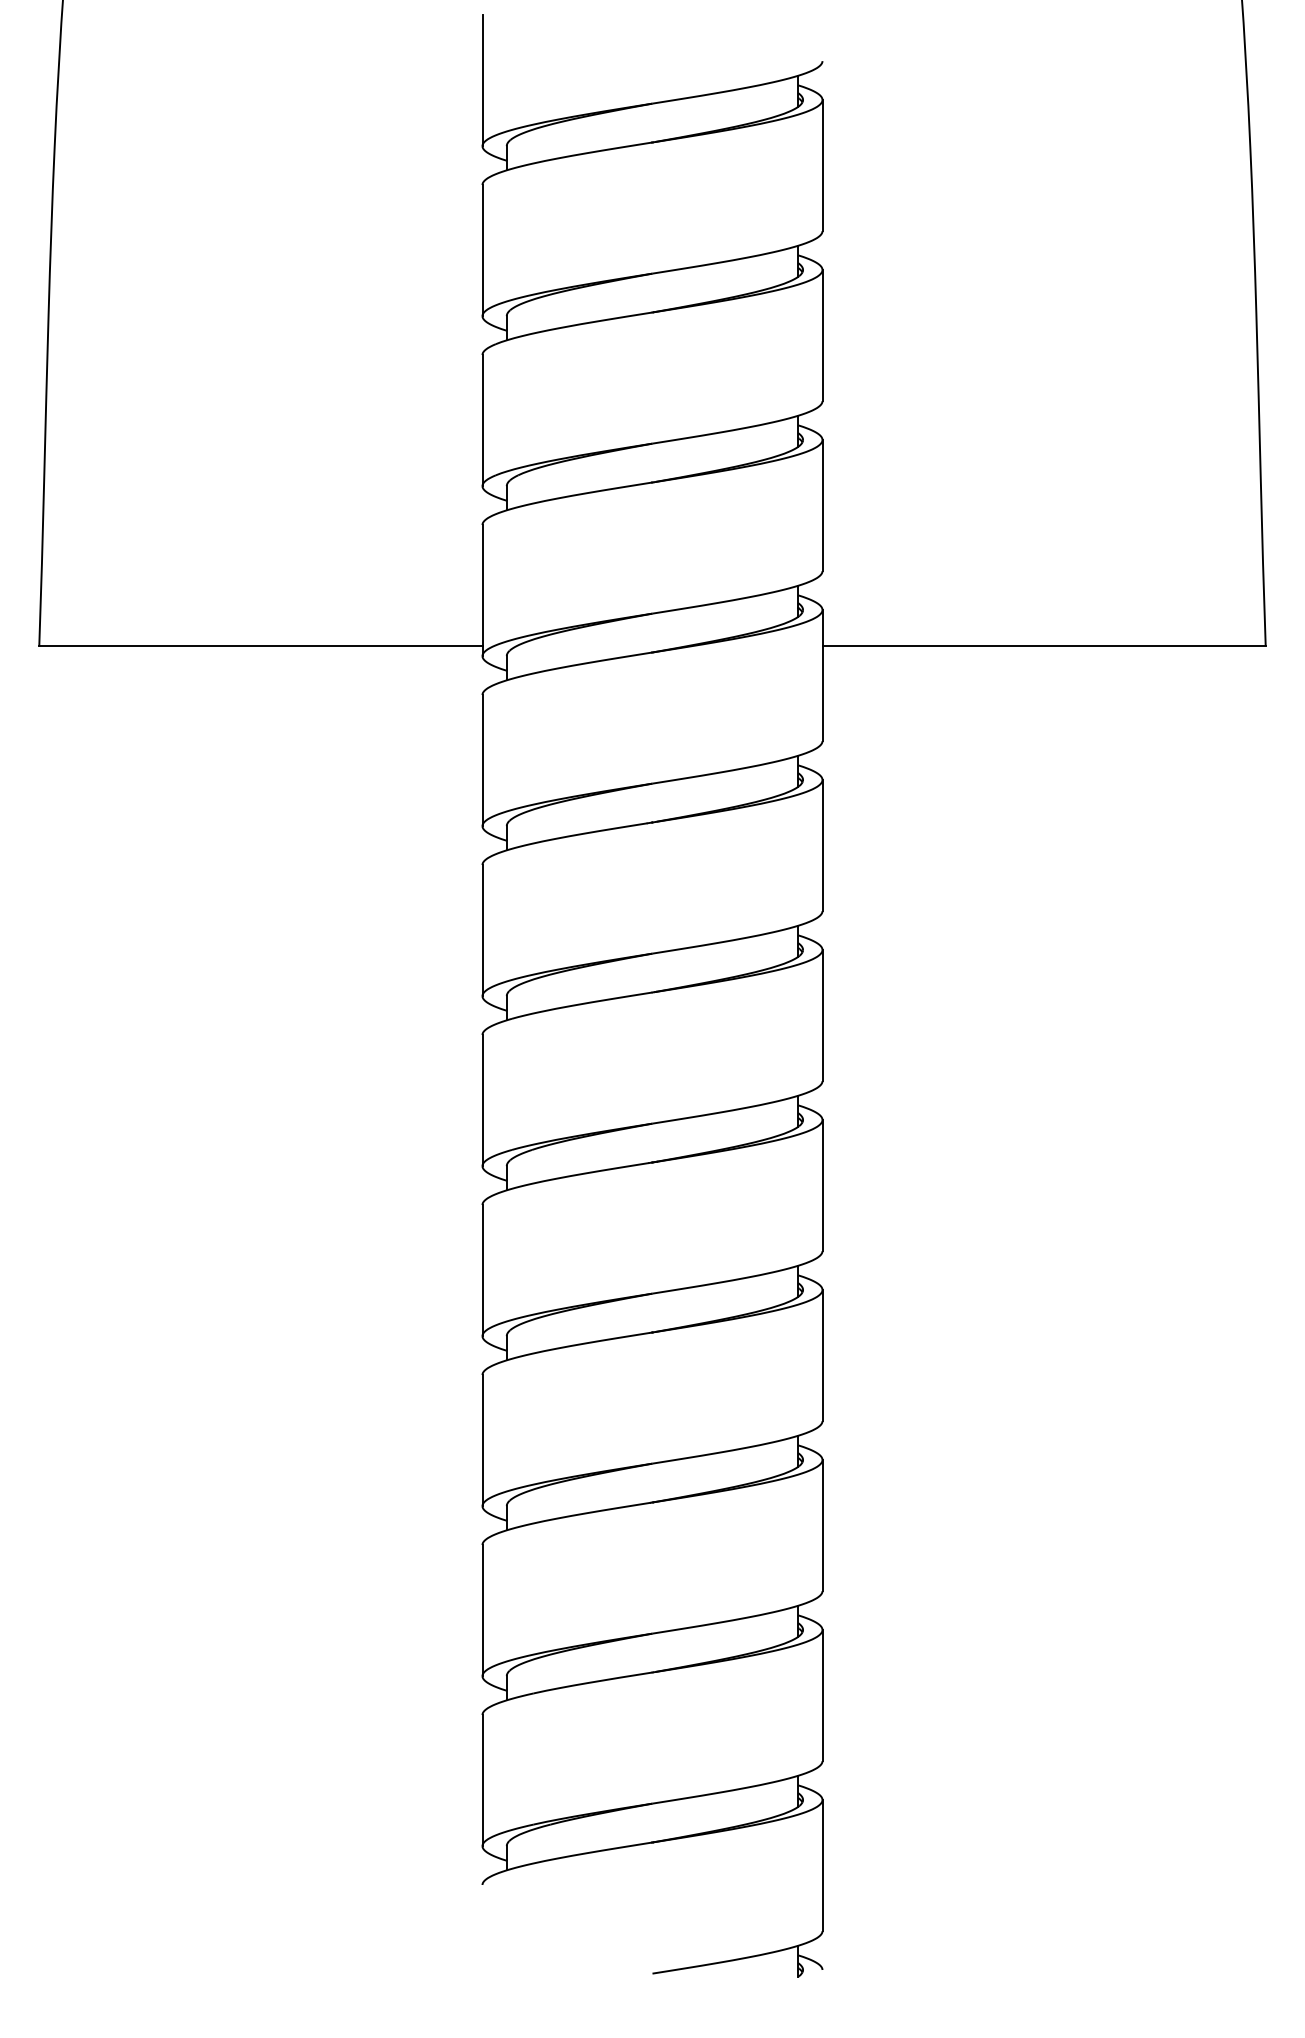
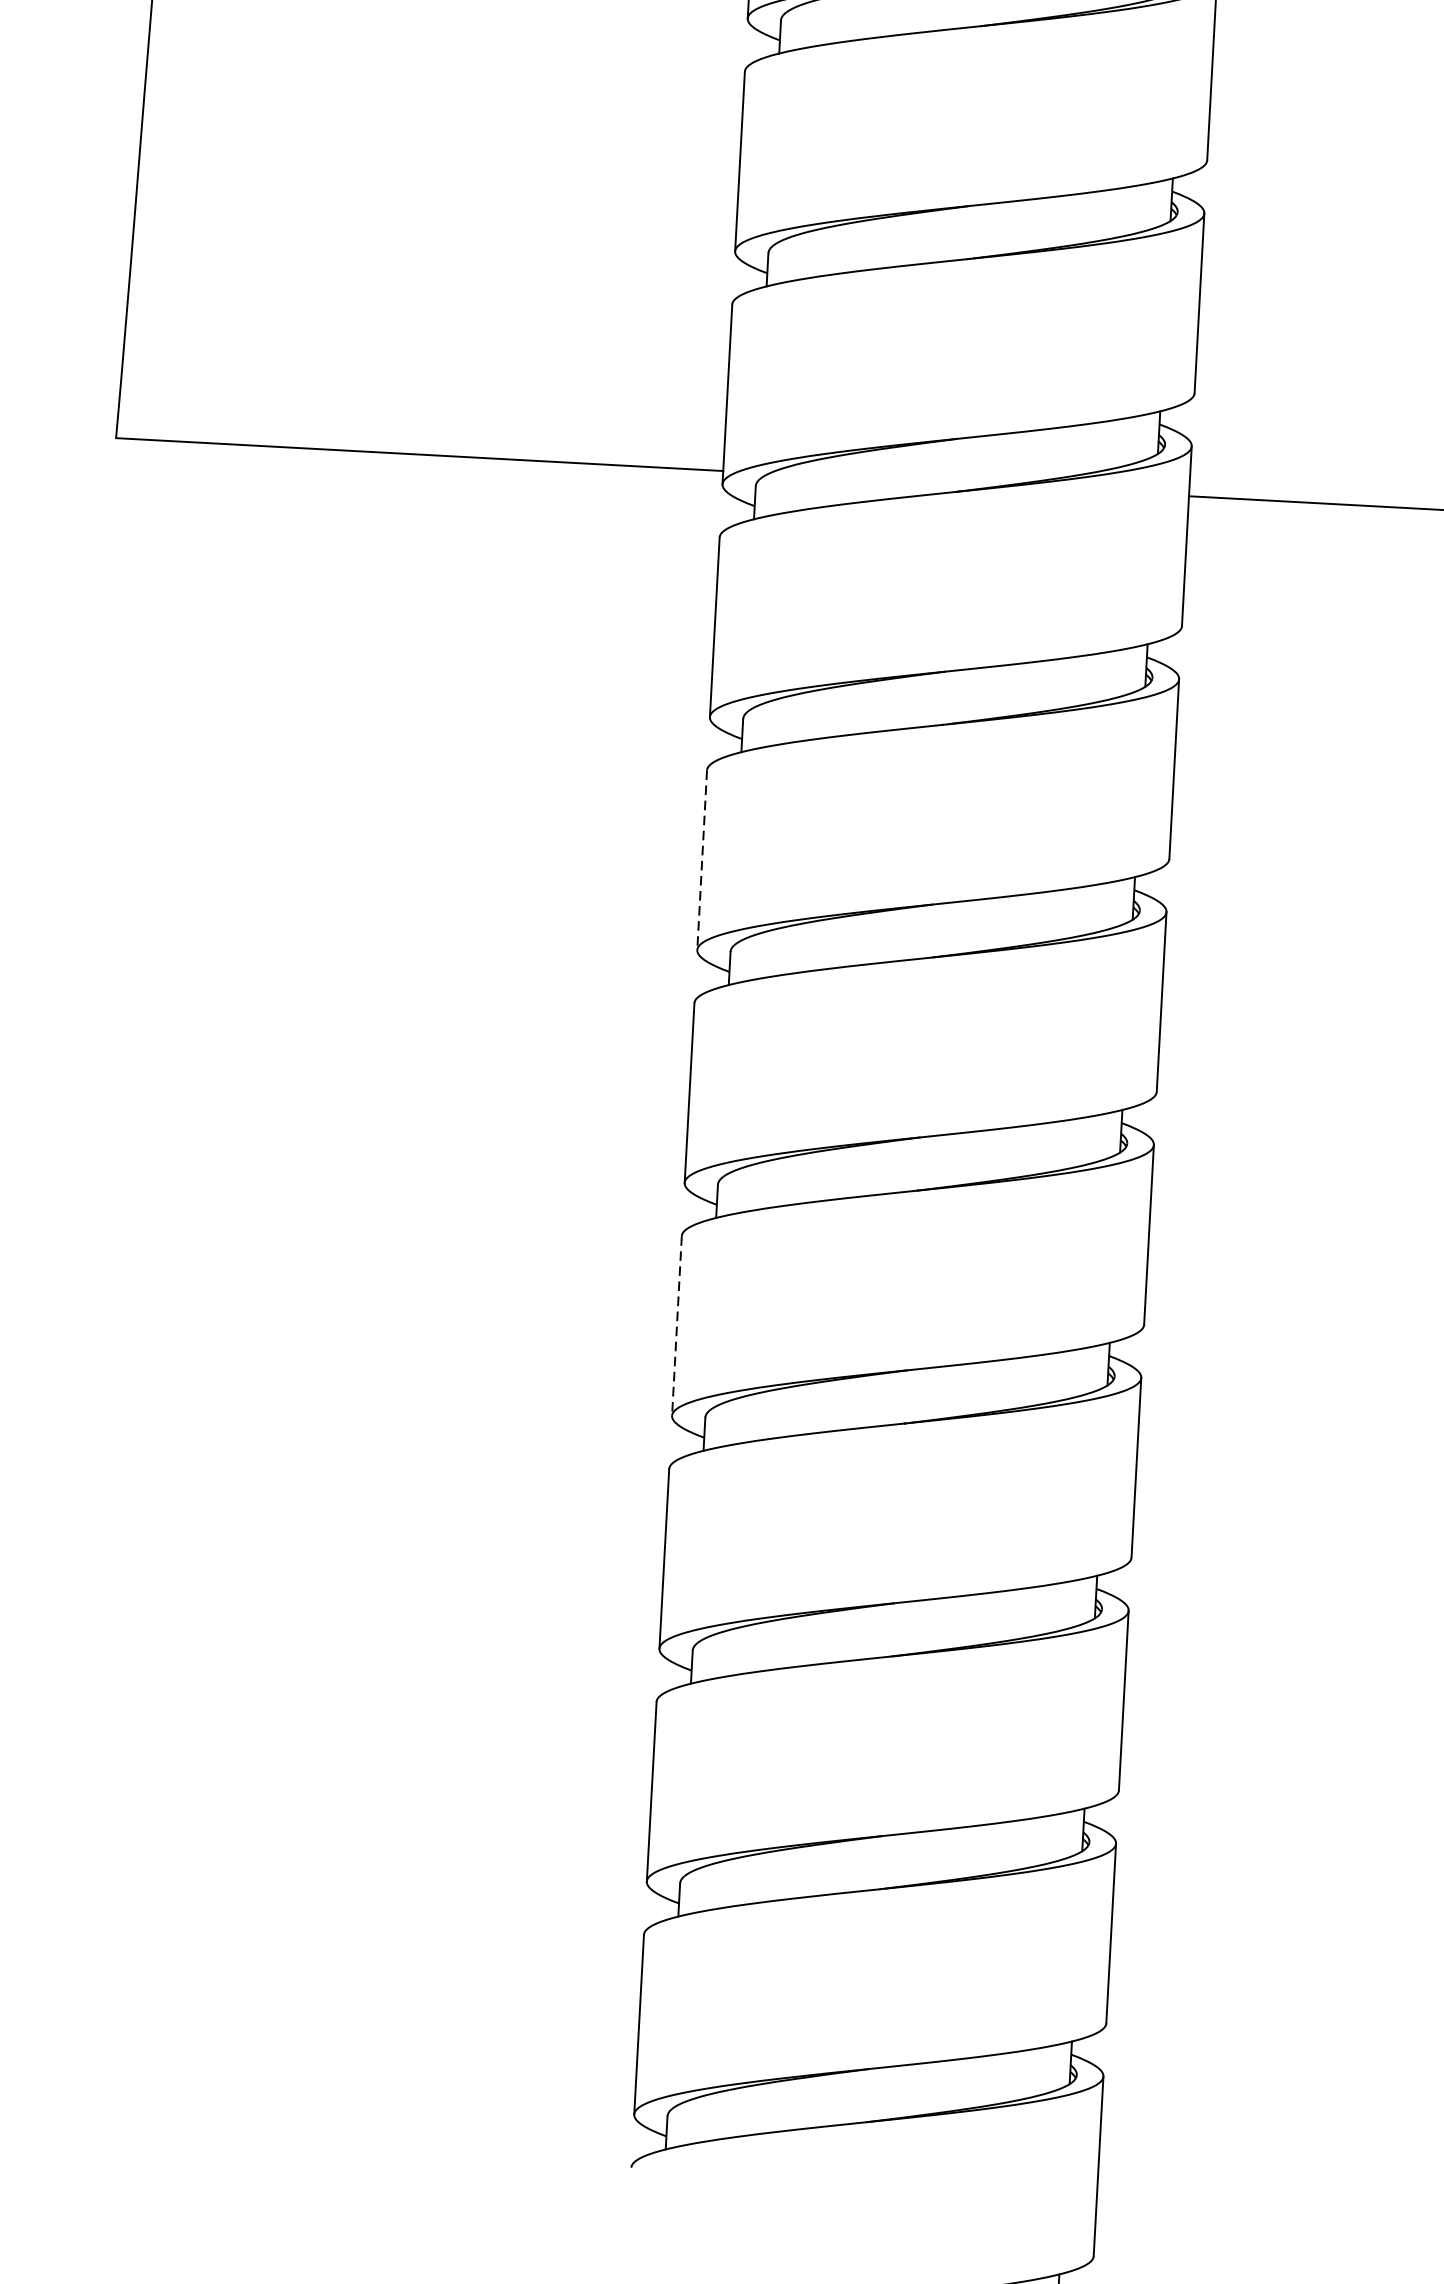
line: (482, 930) -> (702, 860), solid -> dashed
line: (482, 1270) -> (676, 1325), solid -> dashed

